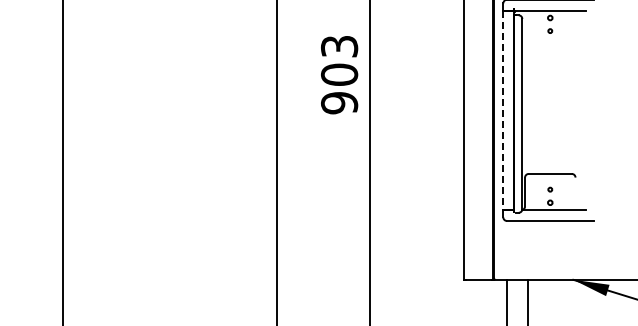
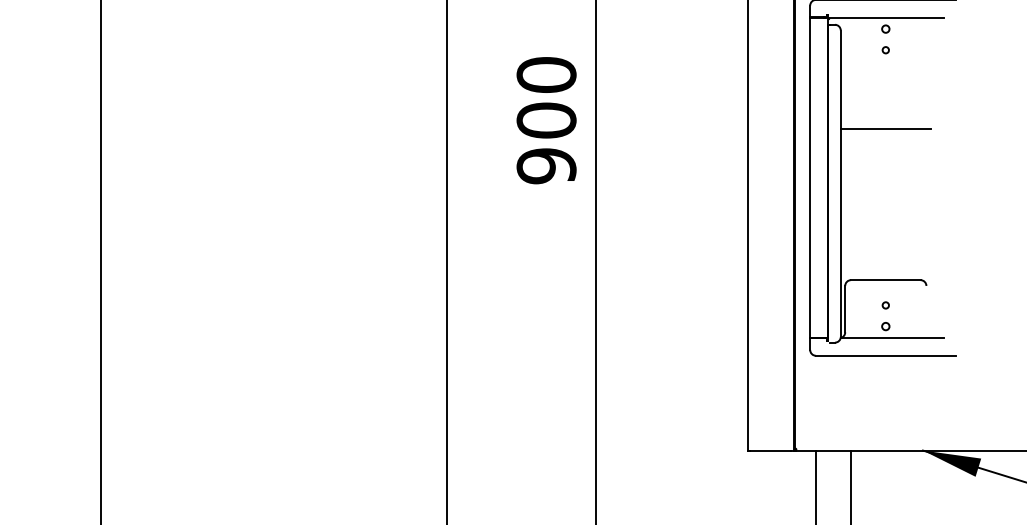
text: (339, 46) -> (546, 74), 903 -> 900
line: (550, 80) -> (886, 129), added
line: (503, 110) -> (810, 177), dashed -> solid

